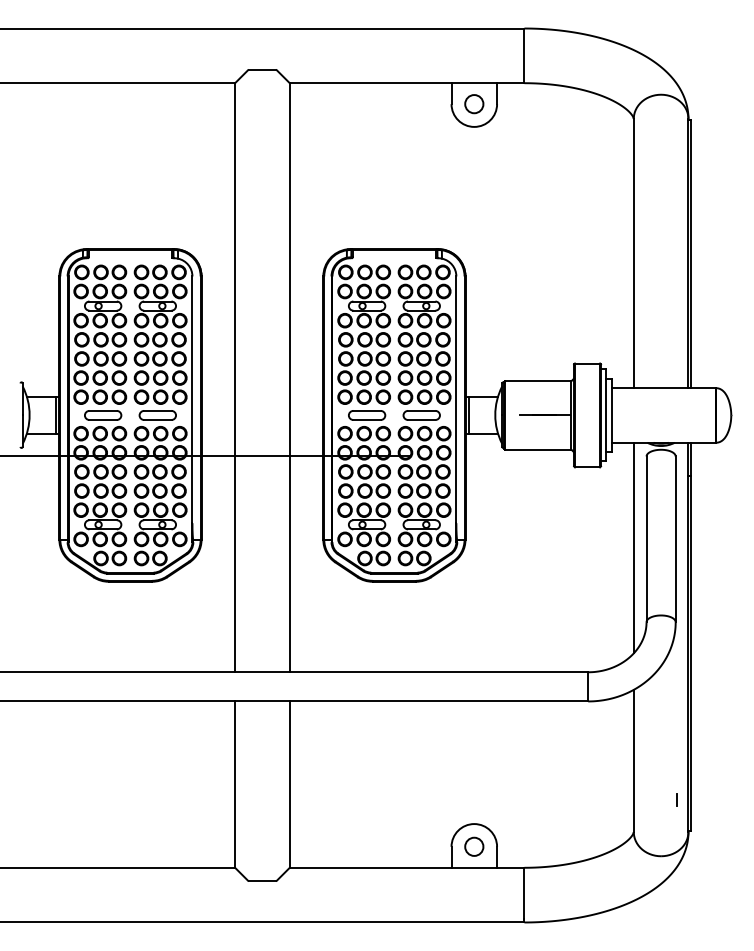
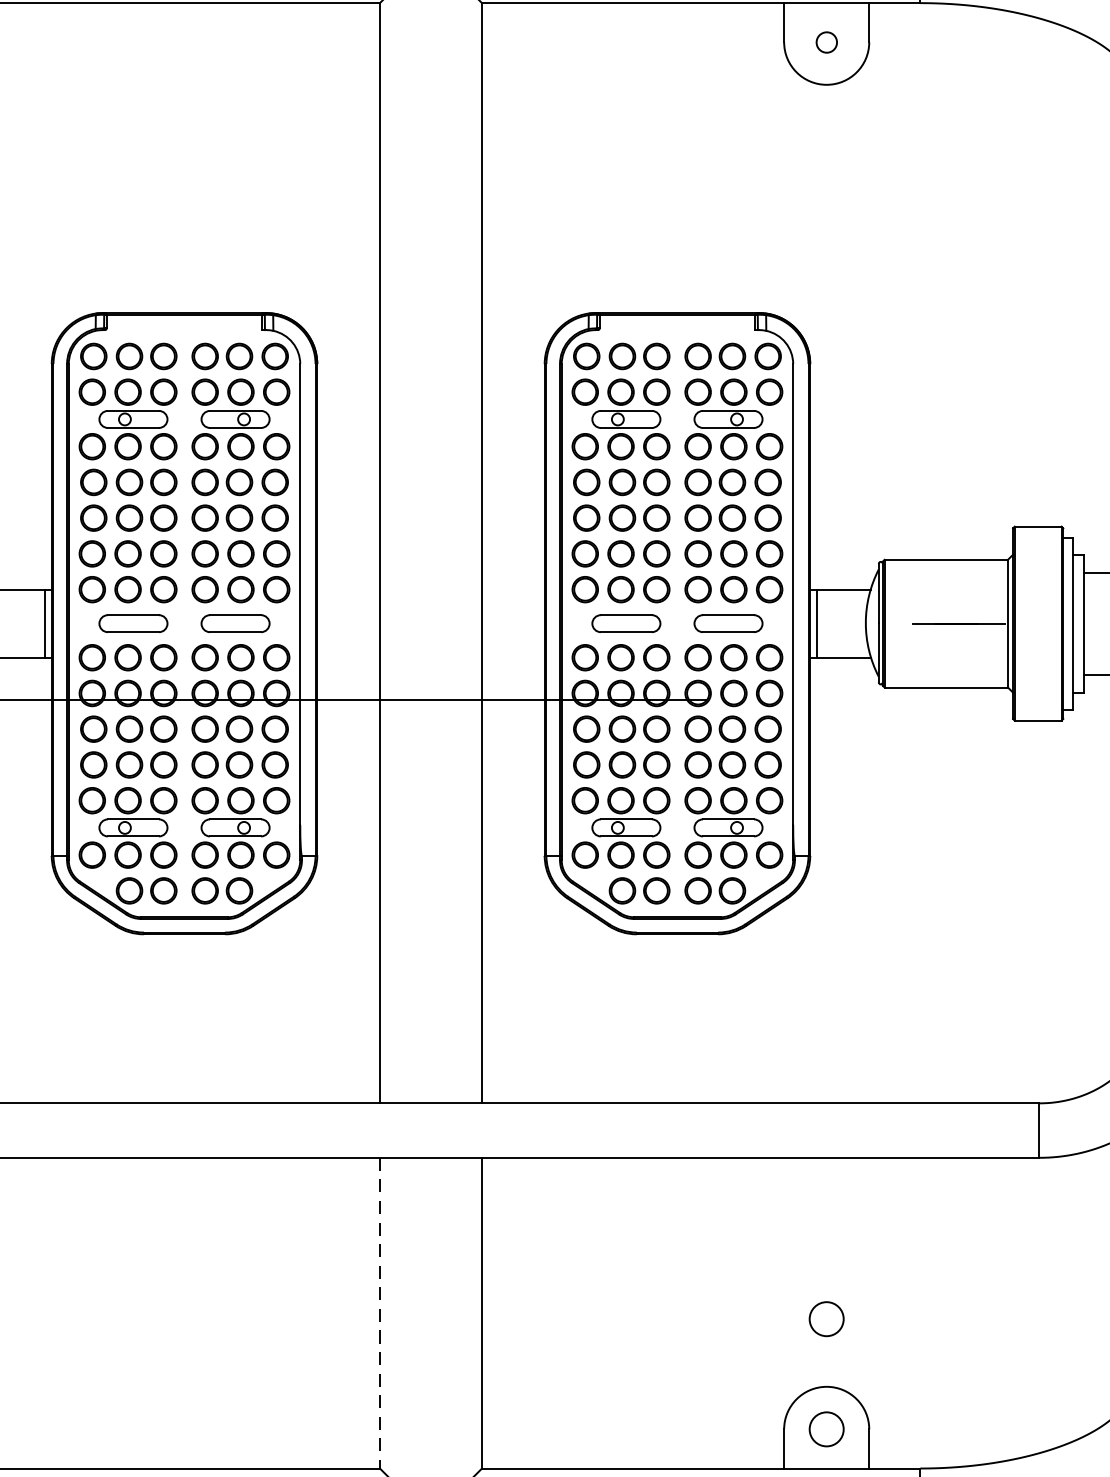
circle: (474, 104) -> (827, 42), size x0.6
line: (235, 785) -> (380, 1314), solid -> dashed
circle: (474, 787) -> (827, 1318), added

